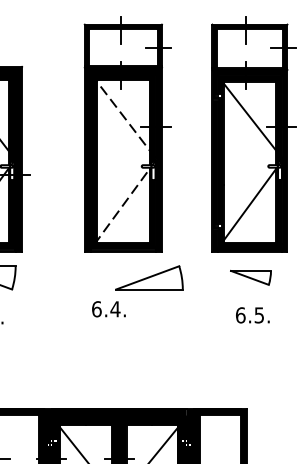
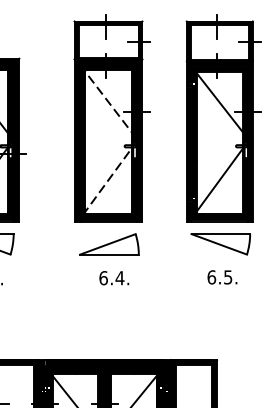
part: (149, 277) -> (109, 244), moved
part: (250, 277) -> (220, 244), size x1.67
text: (108, 309) -> (113, 278), moved

